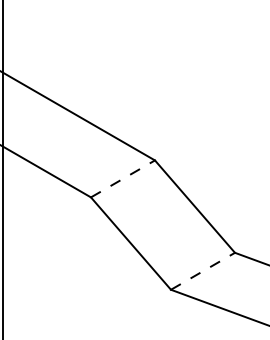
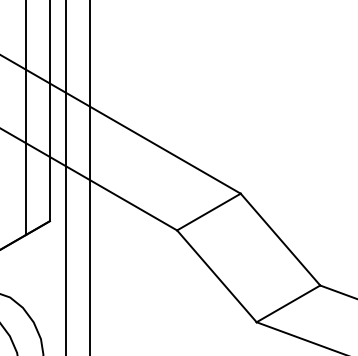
line: (122, 179) -> (208, 212), dashed -> solid
line: (203, 270) -> (288, 303), dashed -> solid

